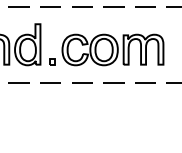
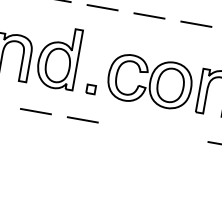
line: (82, 82) -> (130, 127), removed
line: (113, 82) -> (176, 135), removed

